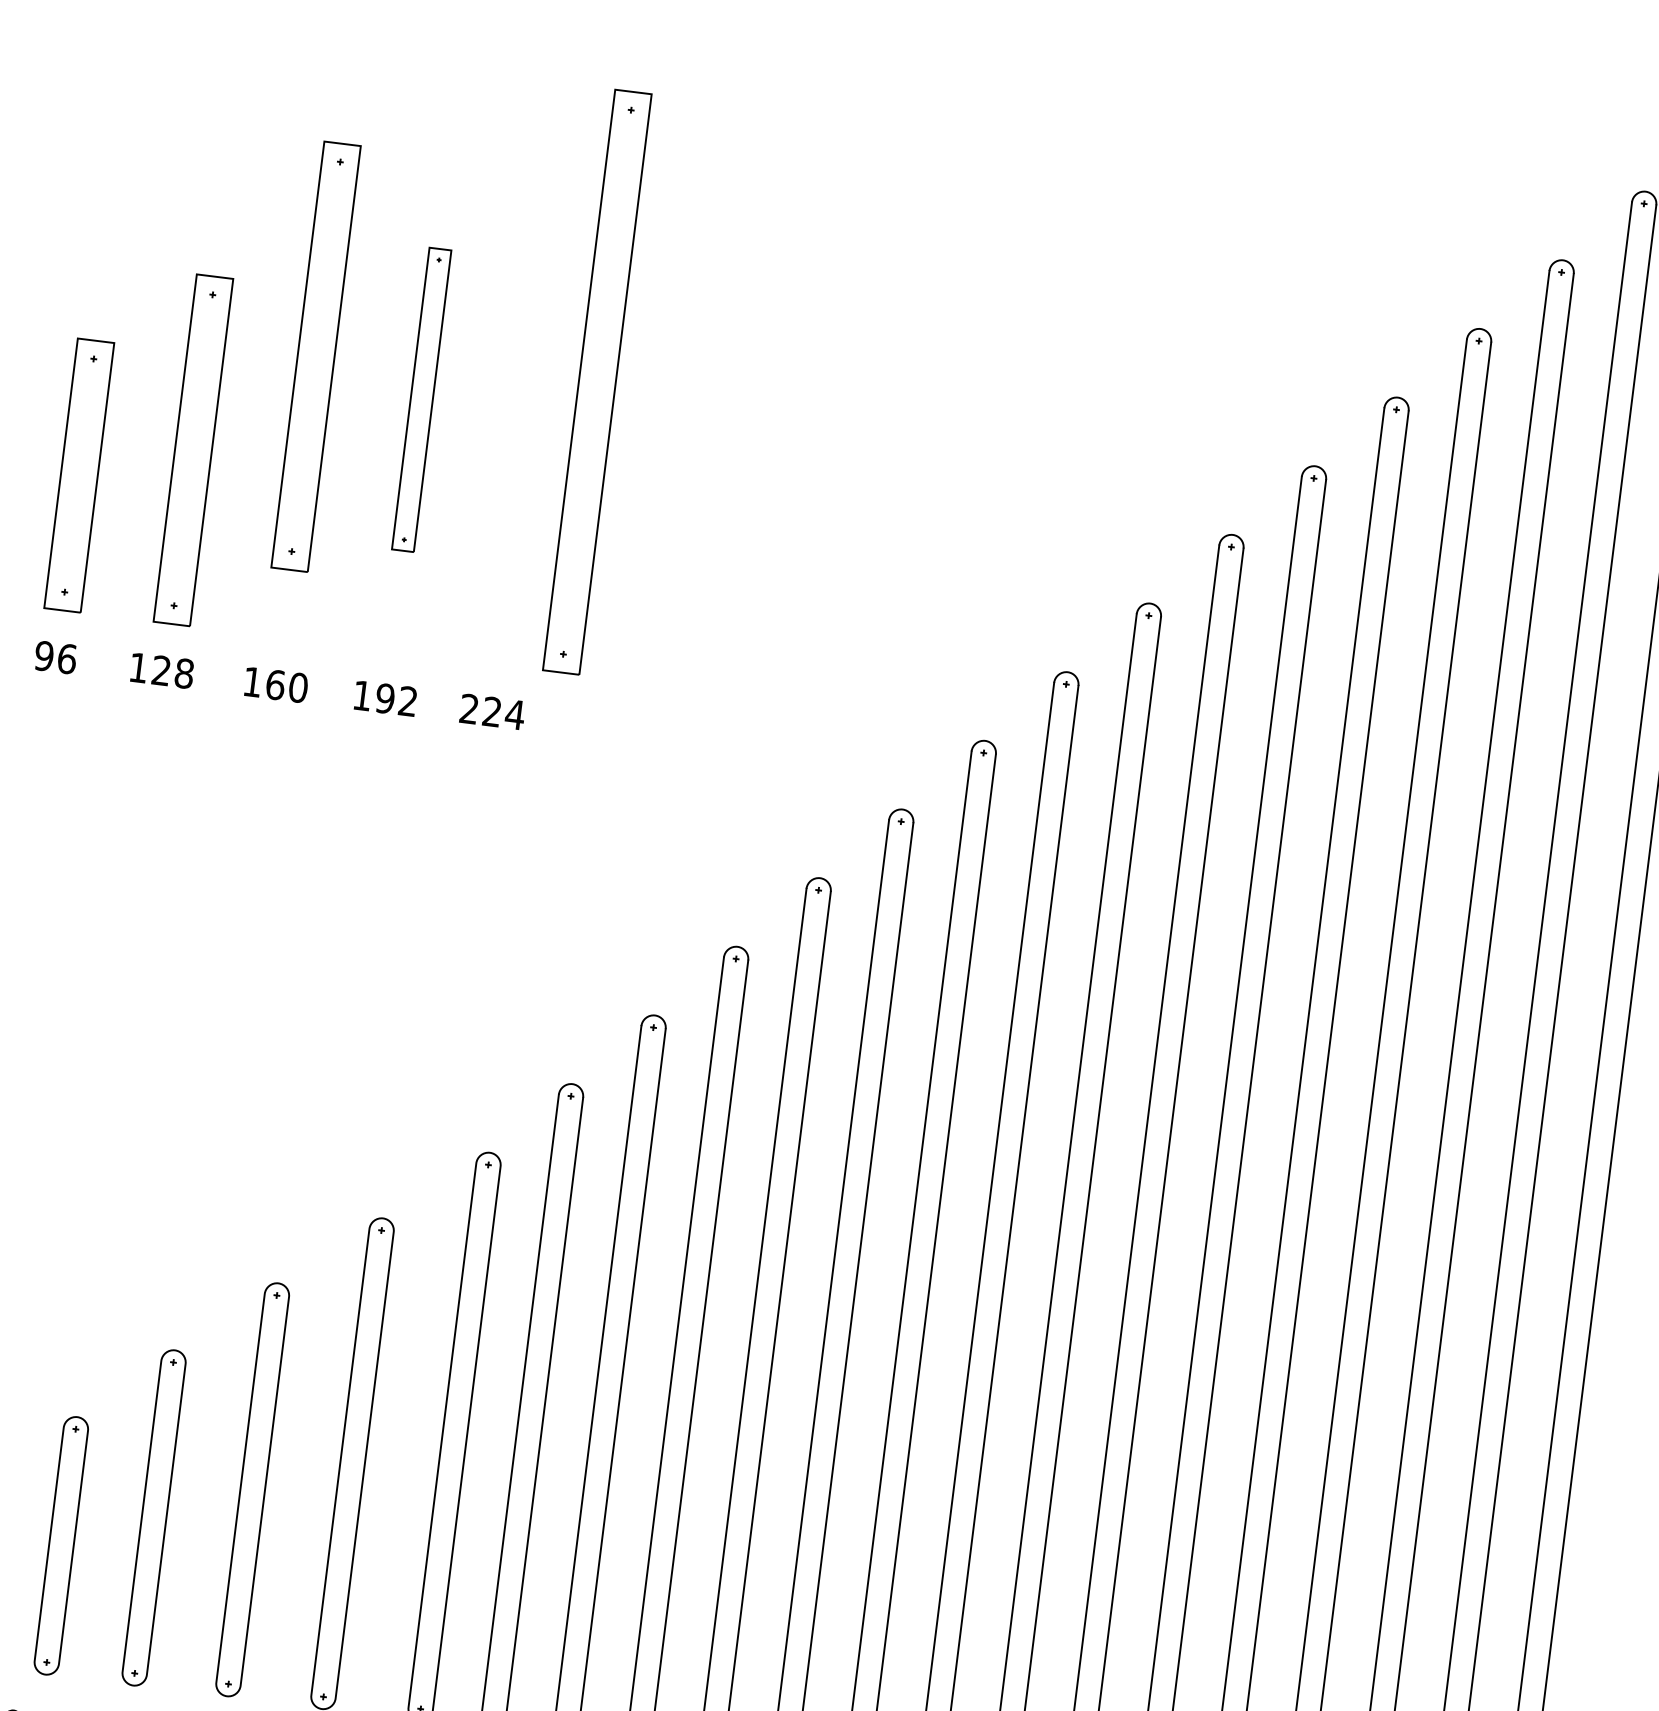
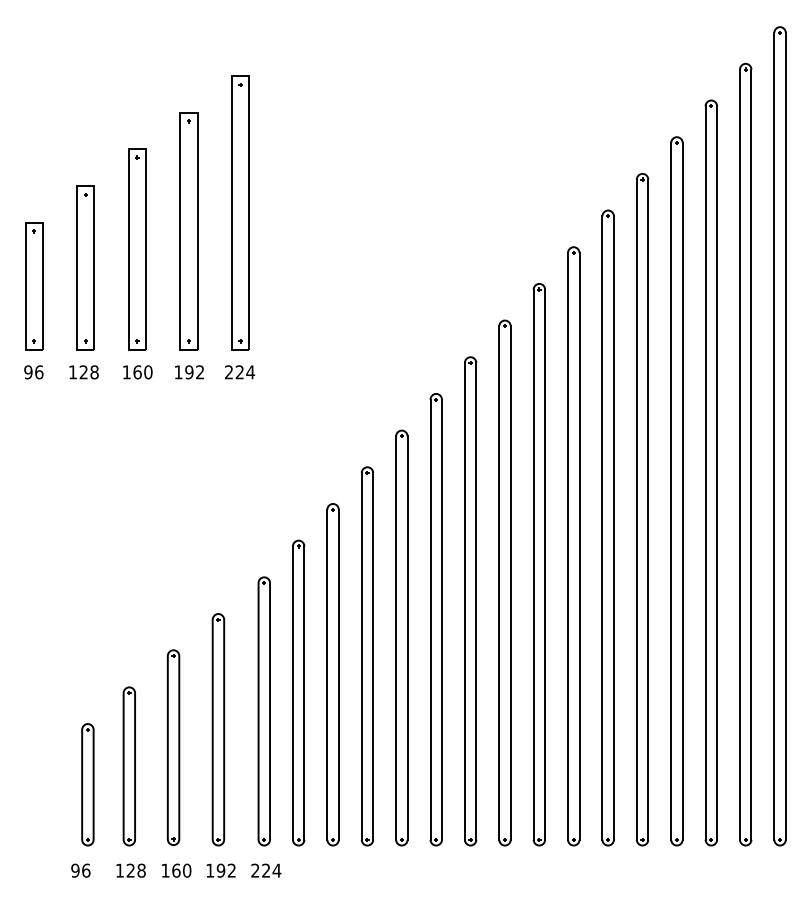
part: (316, 356) -> (137, 249), moved
part: (597, 381) -> (240, 212), moved
part: (420, 399) -> (188, 231), size x1.67

